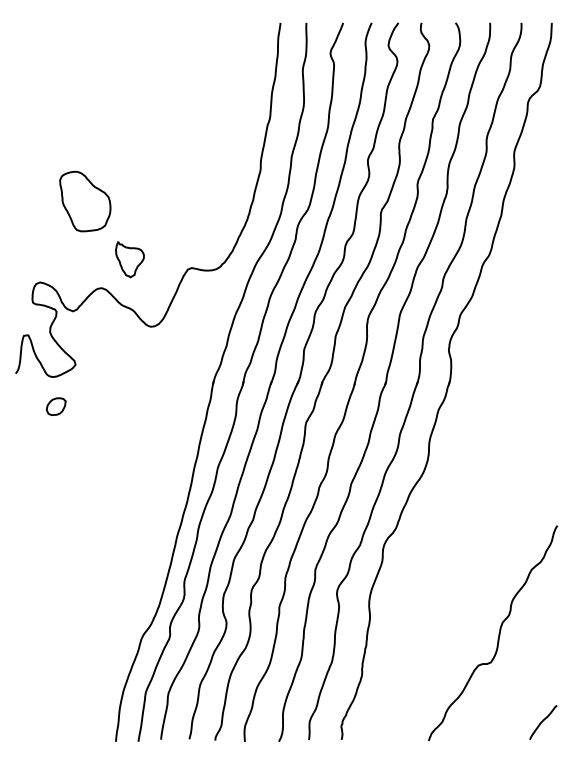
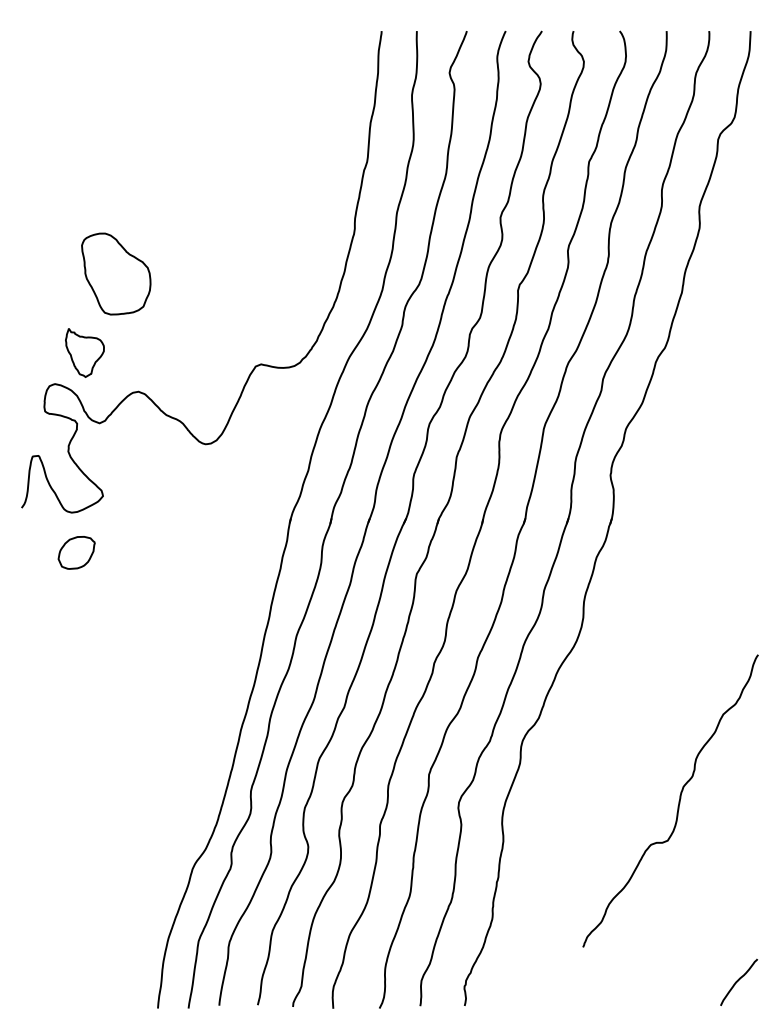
part: (129, 259) -> (84, 352), moved
part: (56, 406) -> (76, 552), size x1.4
curve: (498, 633) -> (678, 801), moved

